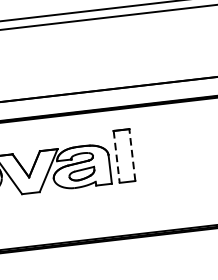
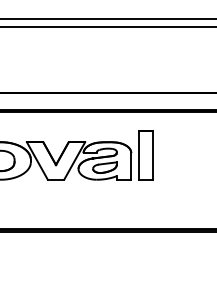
line: (132, 154) -> (153, 155), dashed -> solid
line: (116, 157) -> (138, 156), dashed -> solid

